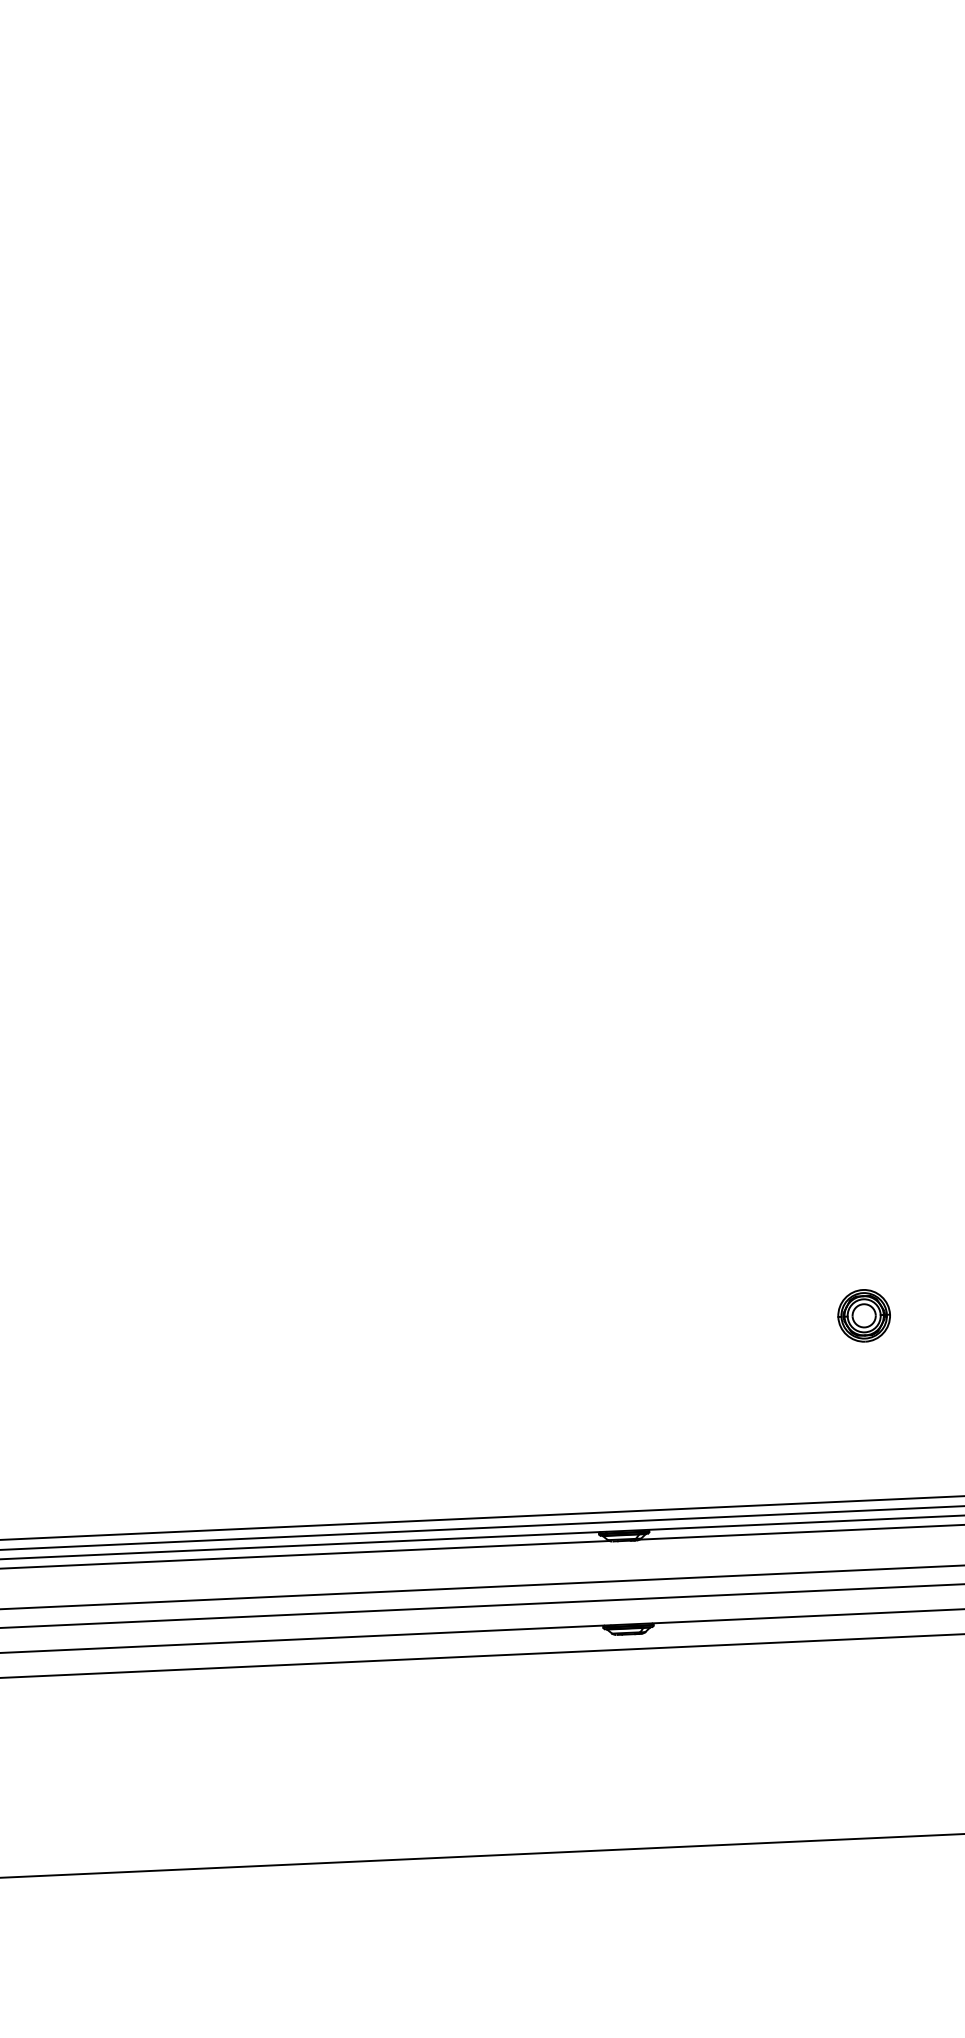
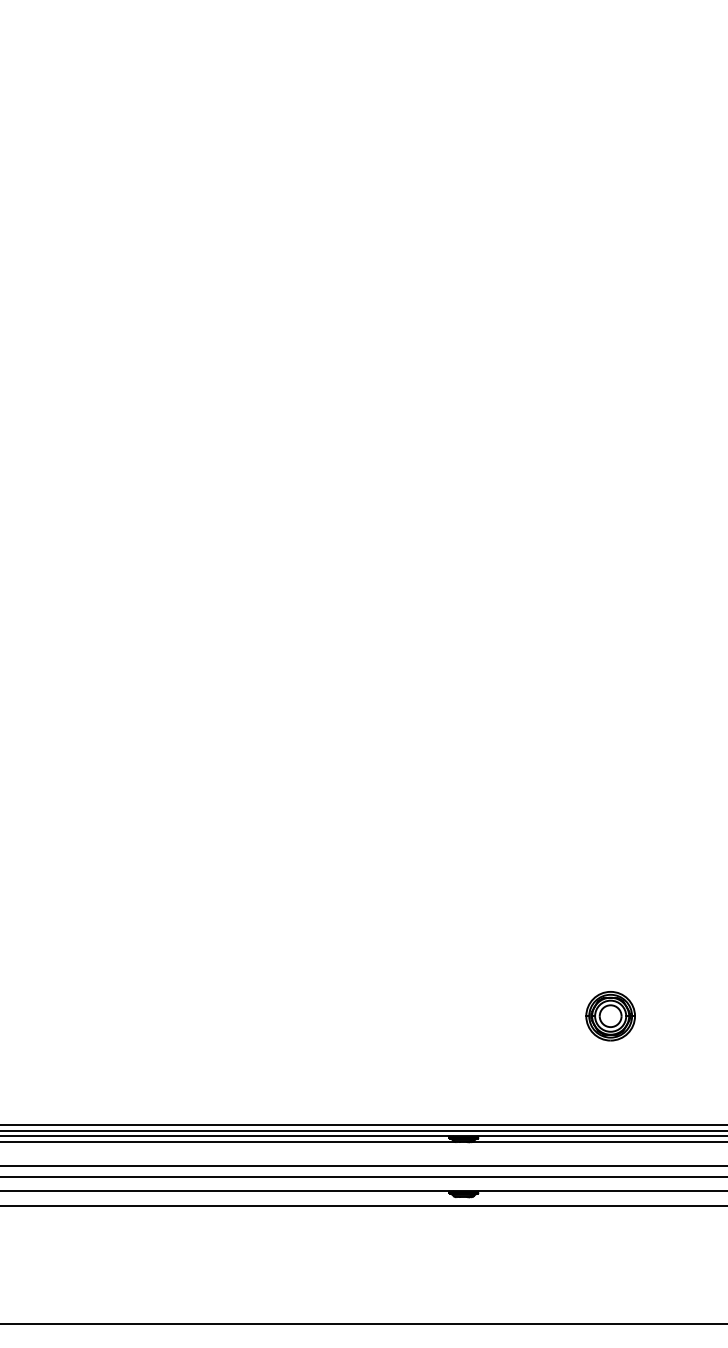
part: (864, 1316) -> (610, 1016), size x1.6

